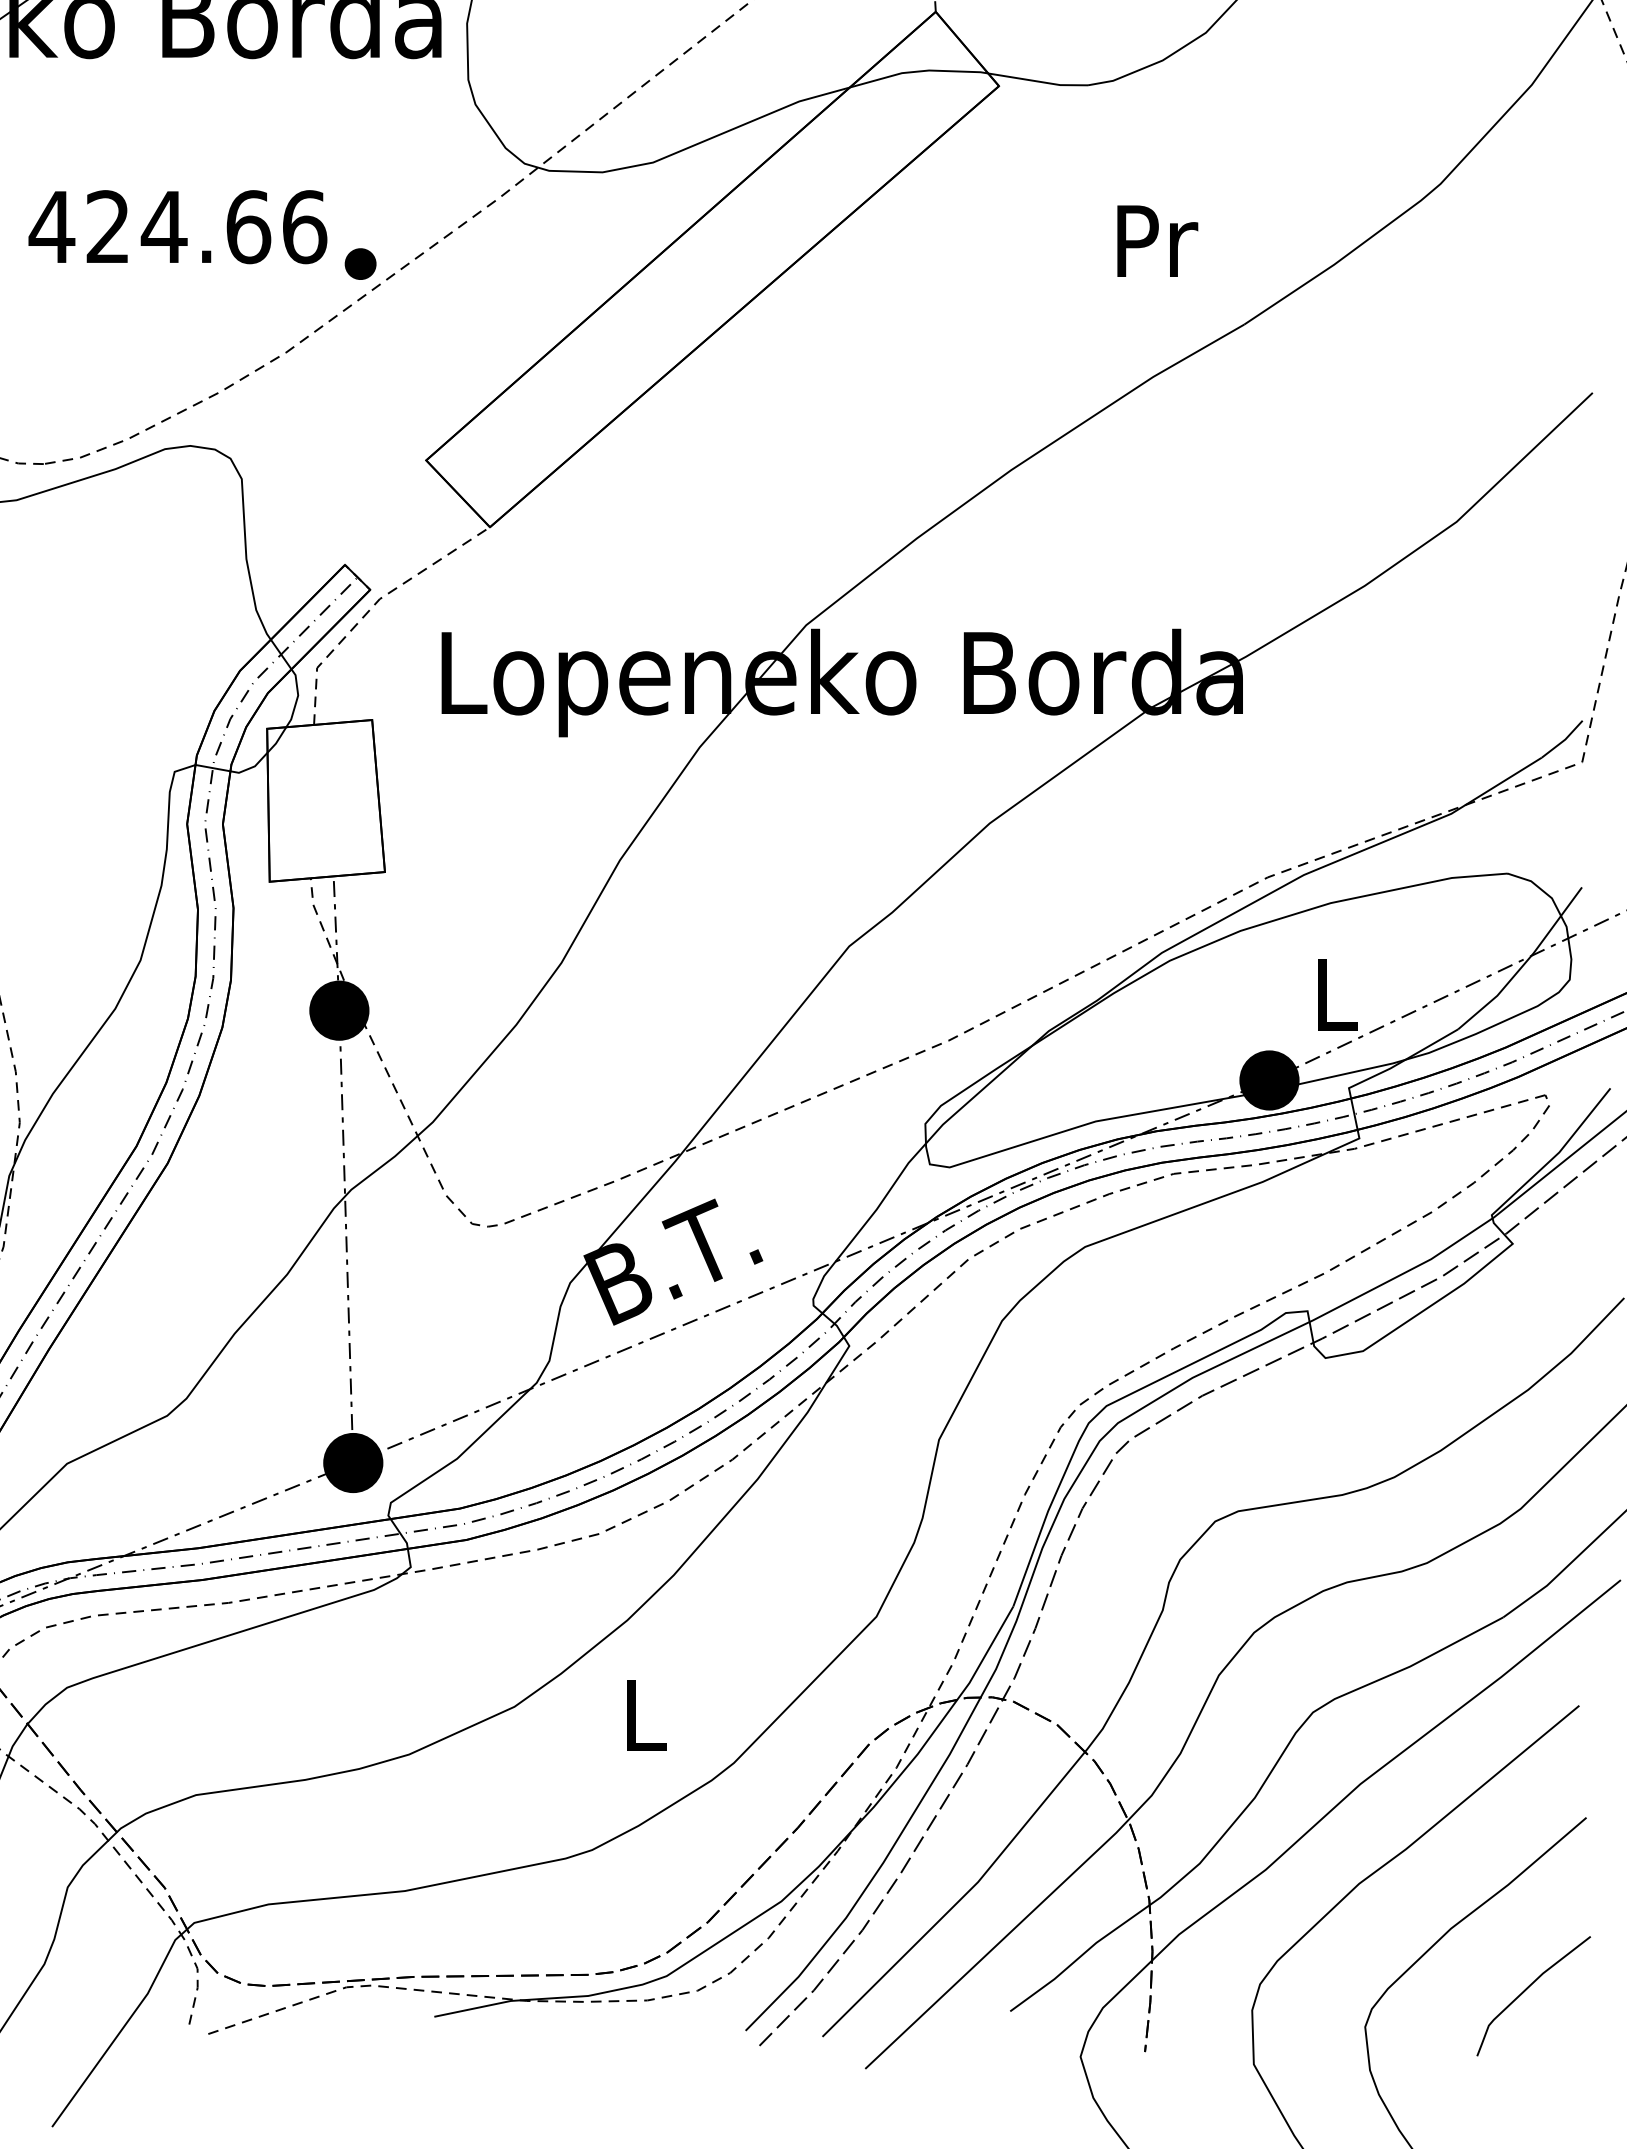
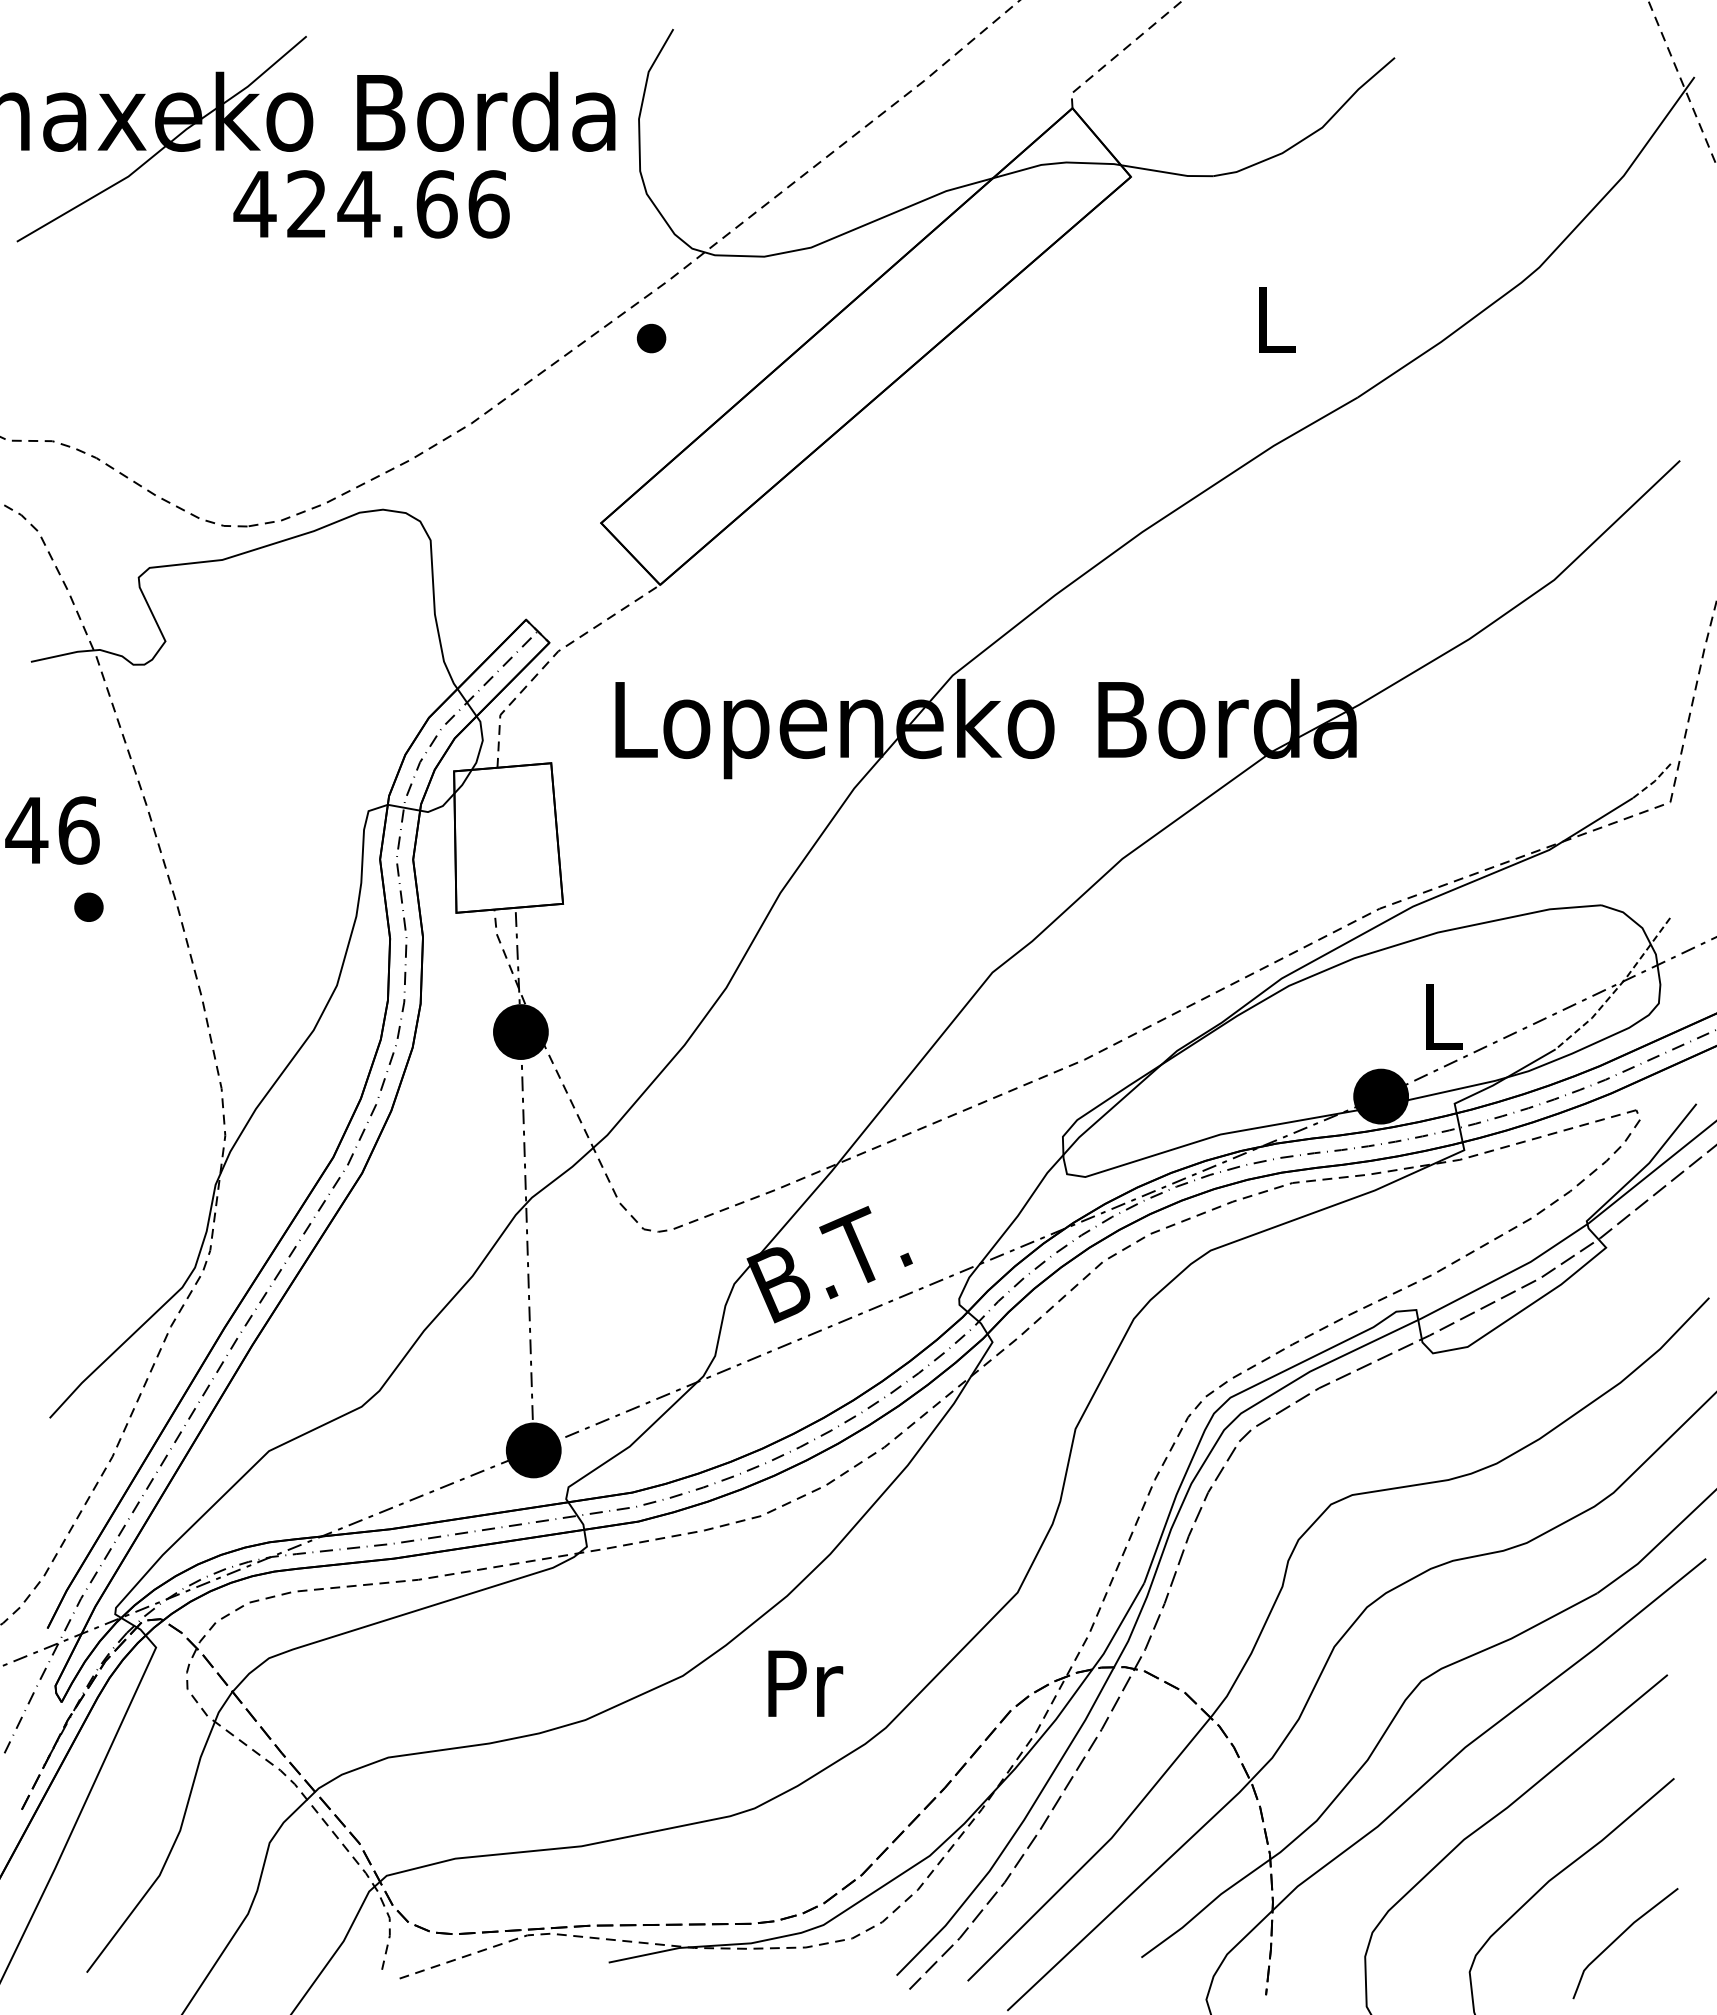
text: (177, 227) -> (371, 204), moved
text: (1157, 241) -> (1277, 320), Pr -> L
part: (360, 264) -> (651, 338), moved
line: (1563, 740) -> (1653, 782), solid -> dashed
line: (1525, 963) -> (1617, 988), solid -> dashed
text: (647, 1715) -> (805, 1683), L -> Pr

